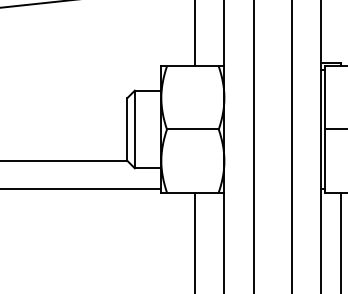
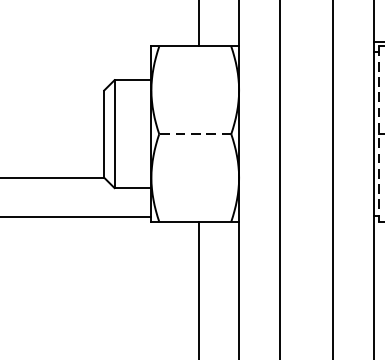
line: (192, 129) -> (194, 134), solid -> dashed
line: (325, 129) -> (379, 134), solid -> dashed

